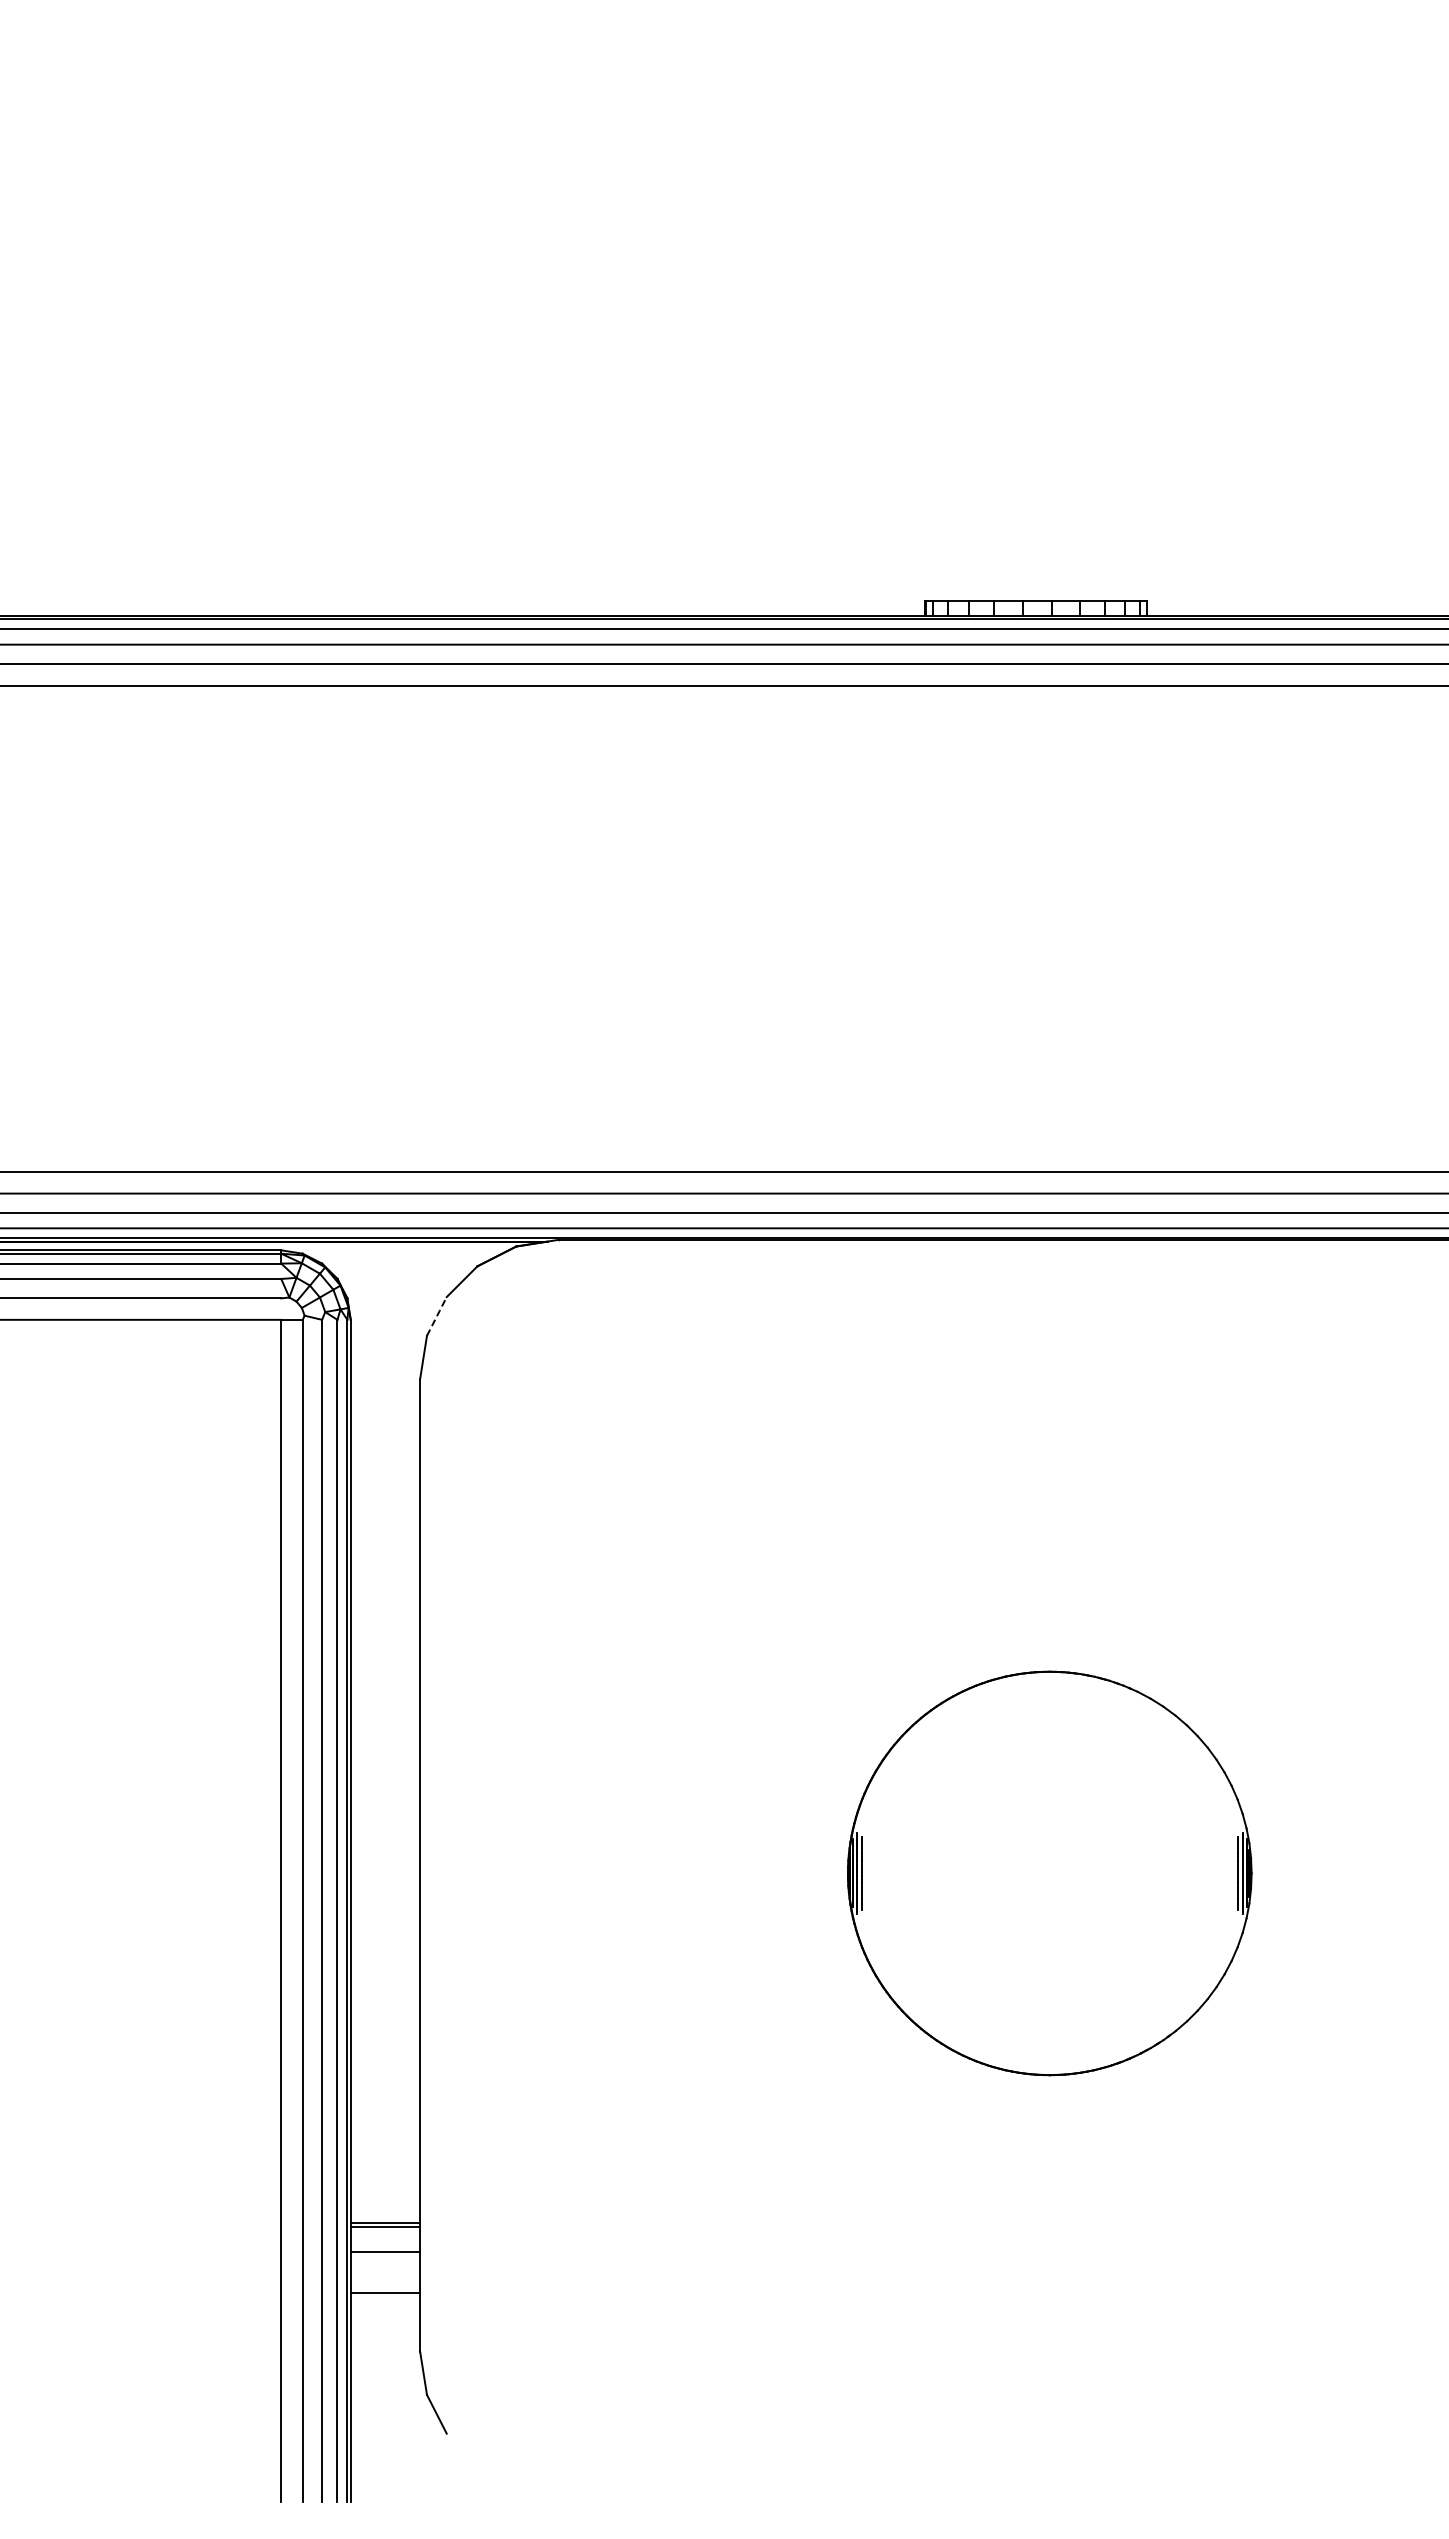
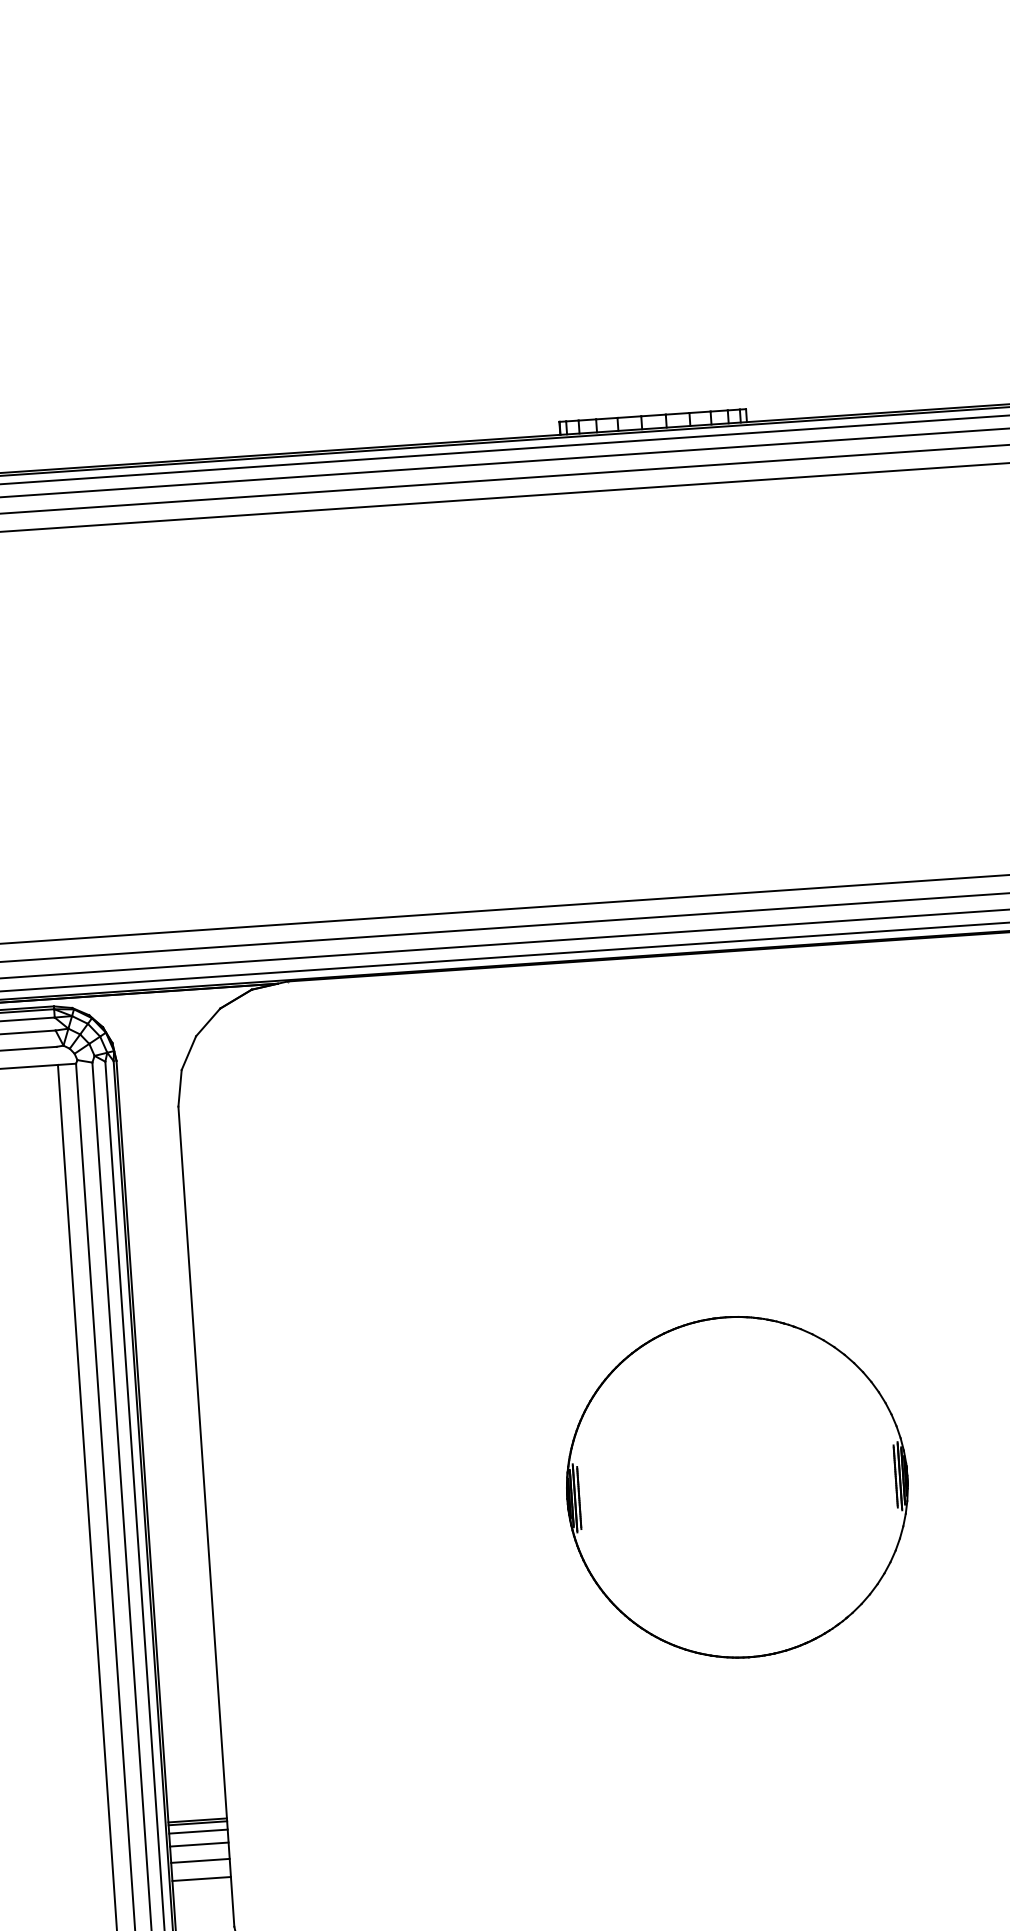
line: (436, 1316) -> (188, 1053), dashed -> solid
line: (385, 2236) -> (198, 1831), added
line: (385, 2271) -> (200, 1860), added

